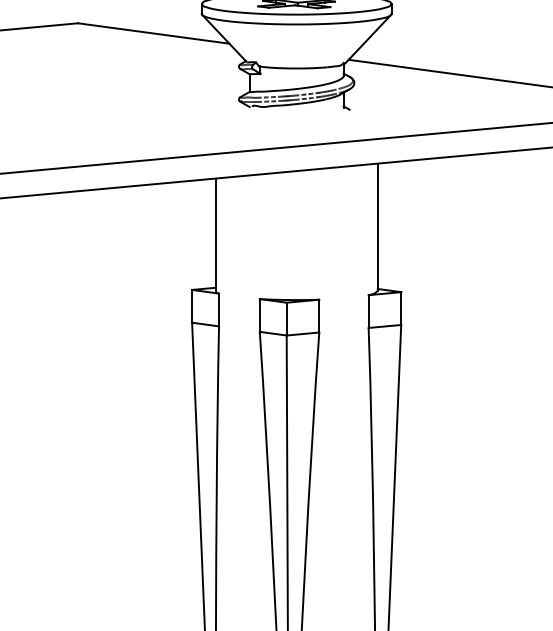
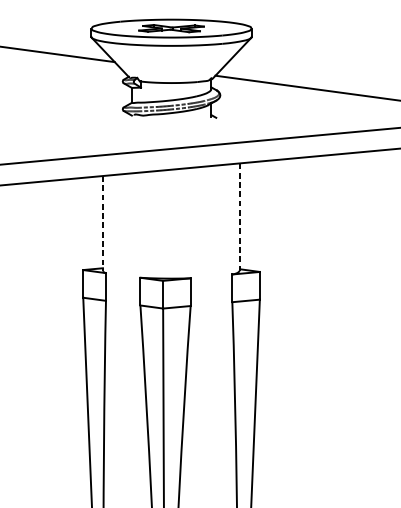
line: (377, 227) -> (239, 217), solid -> dashed
line: (215, 235) -> (103, 224), solid -> dashed

